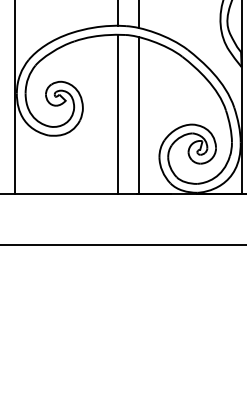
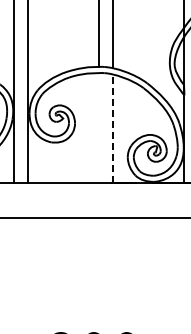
line: (118, 113) -> (99, 127), removed
line: (138, 115) -> (113, 128), solid -> dashed

